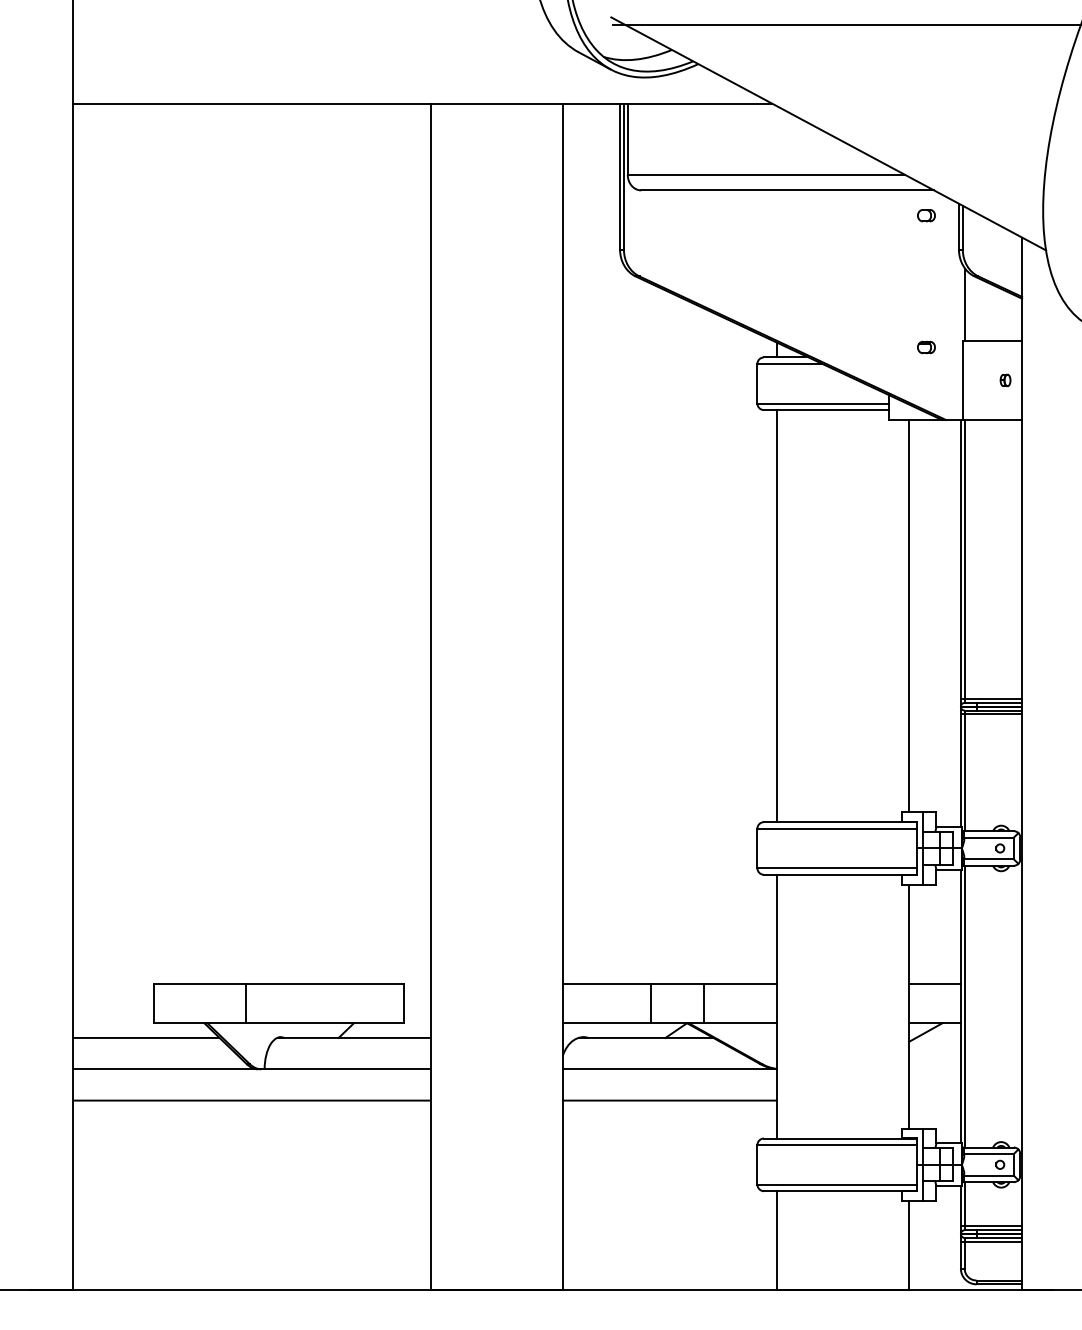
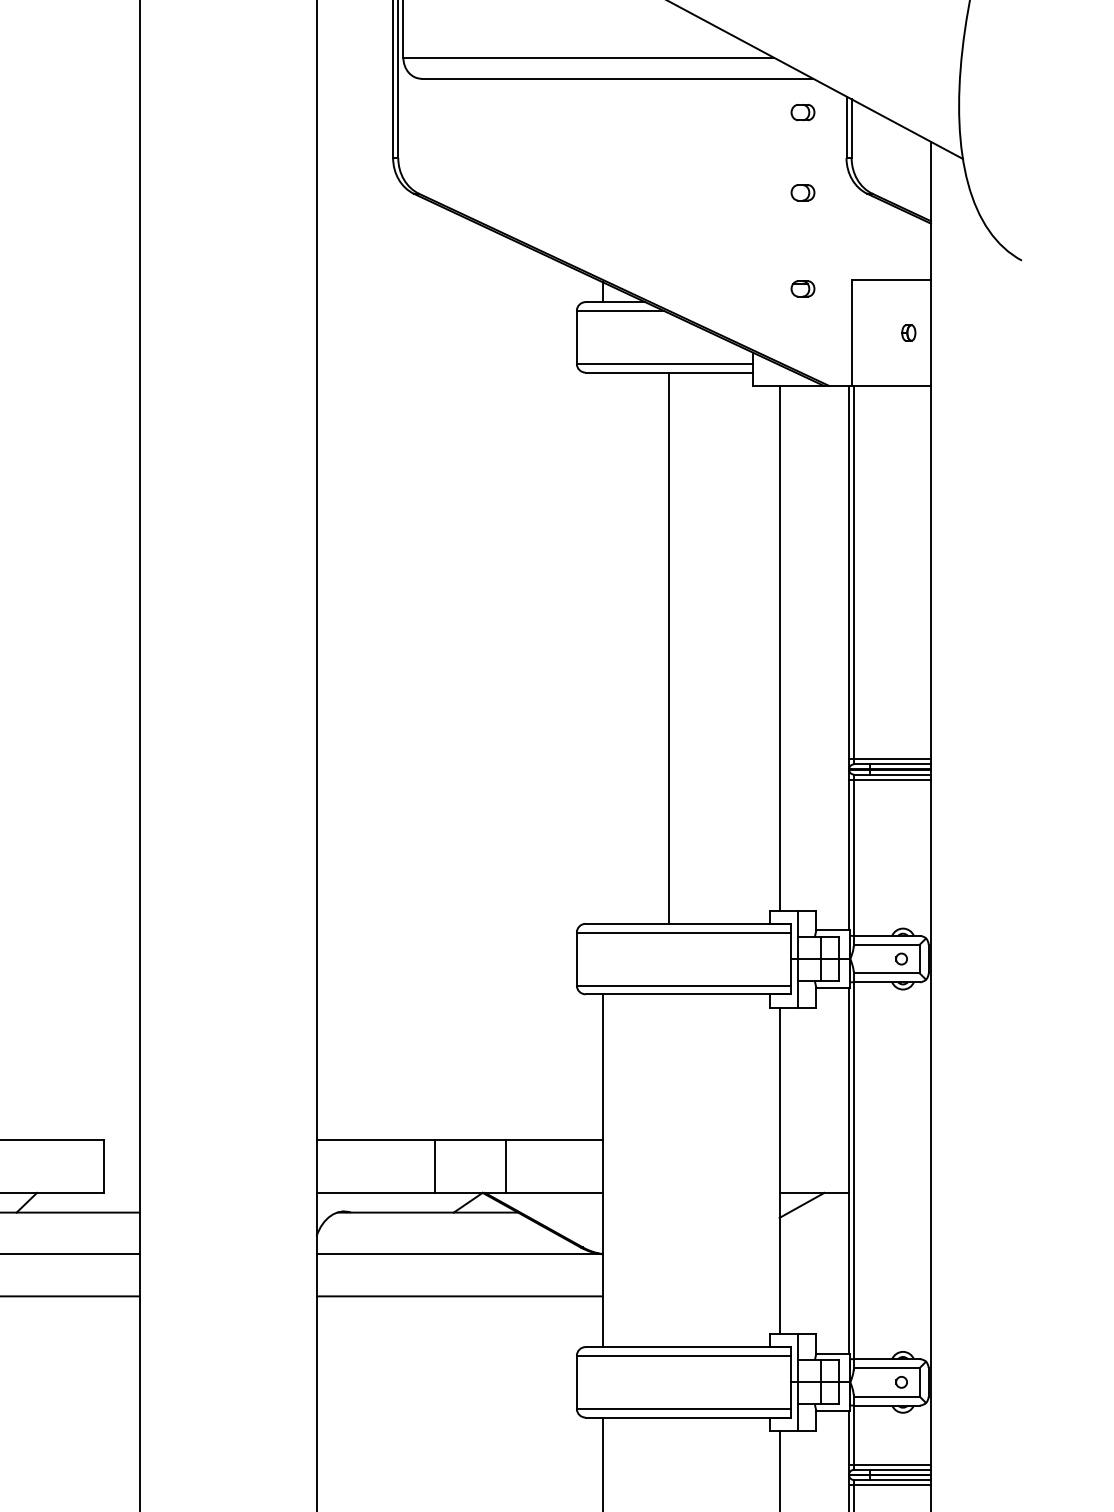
part: (926, 275) -> (803, 192), added
line: (965, 304) -> (855, 231), removed
line: (777, 616) -> (669, 648), moved
line: (934, 983) -> (813, 1139), removed

